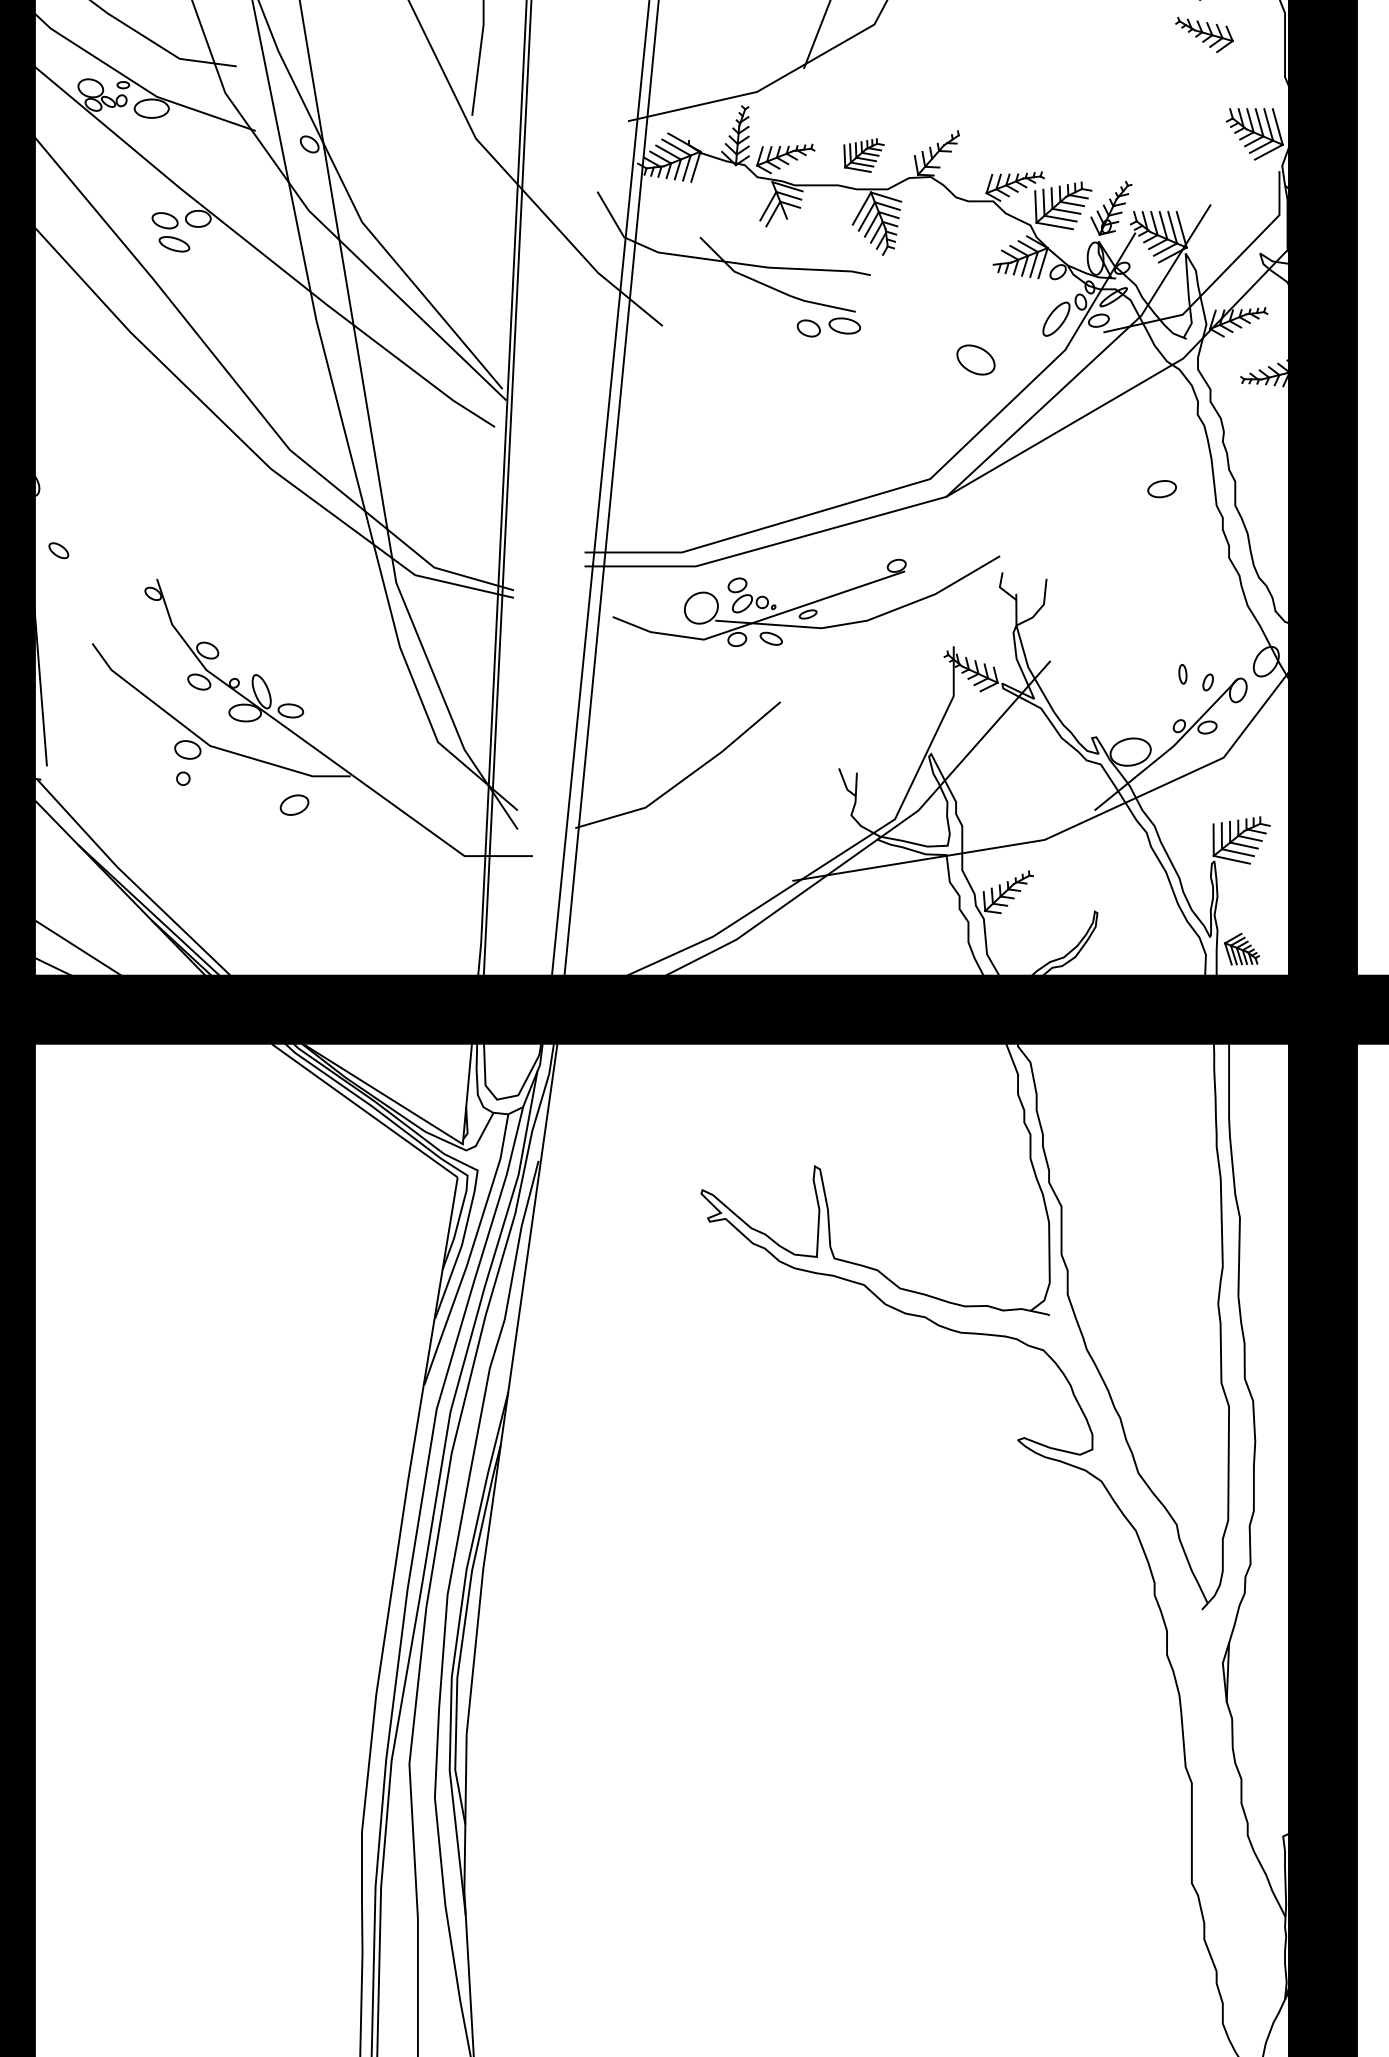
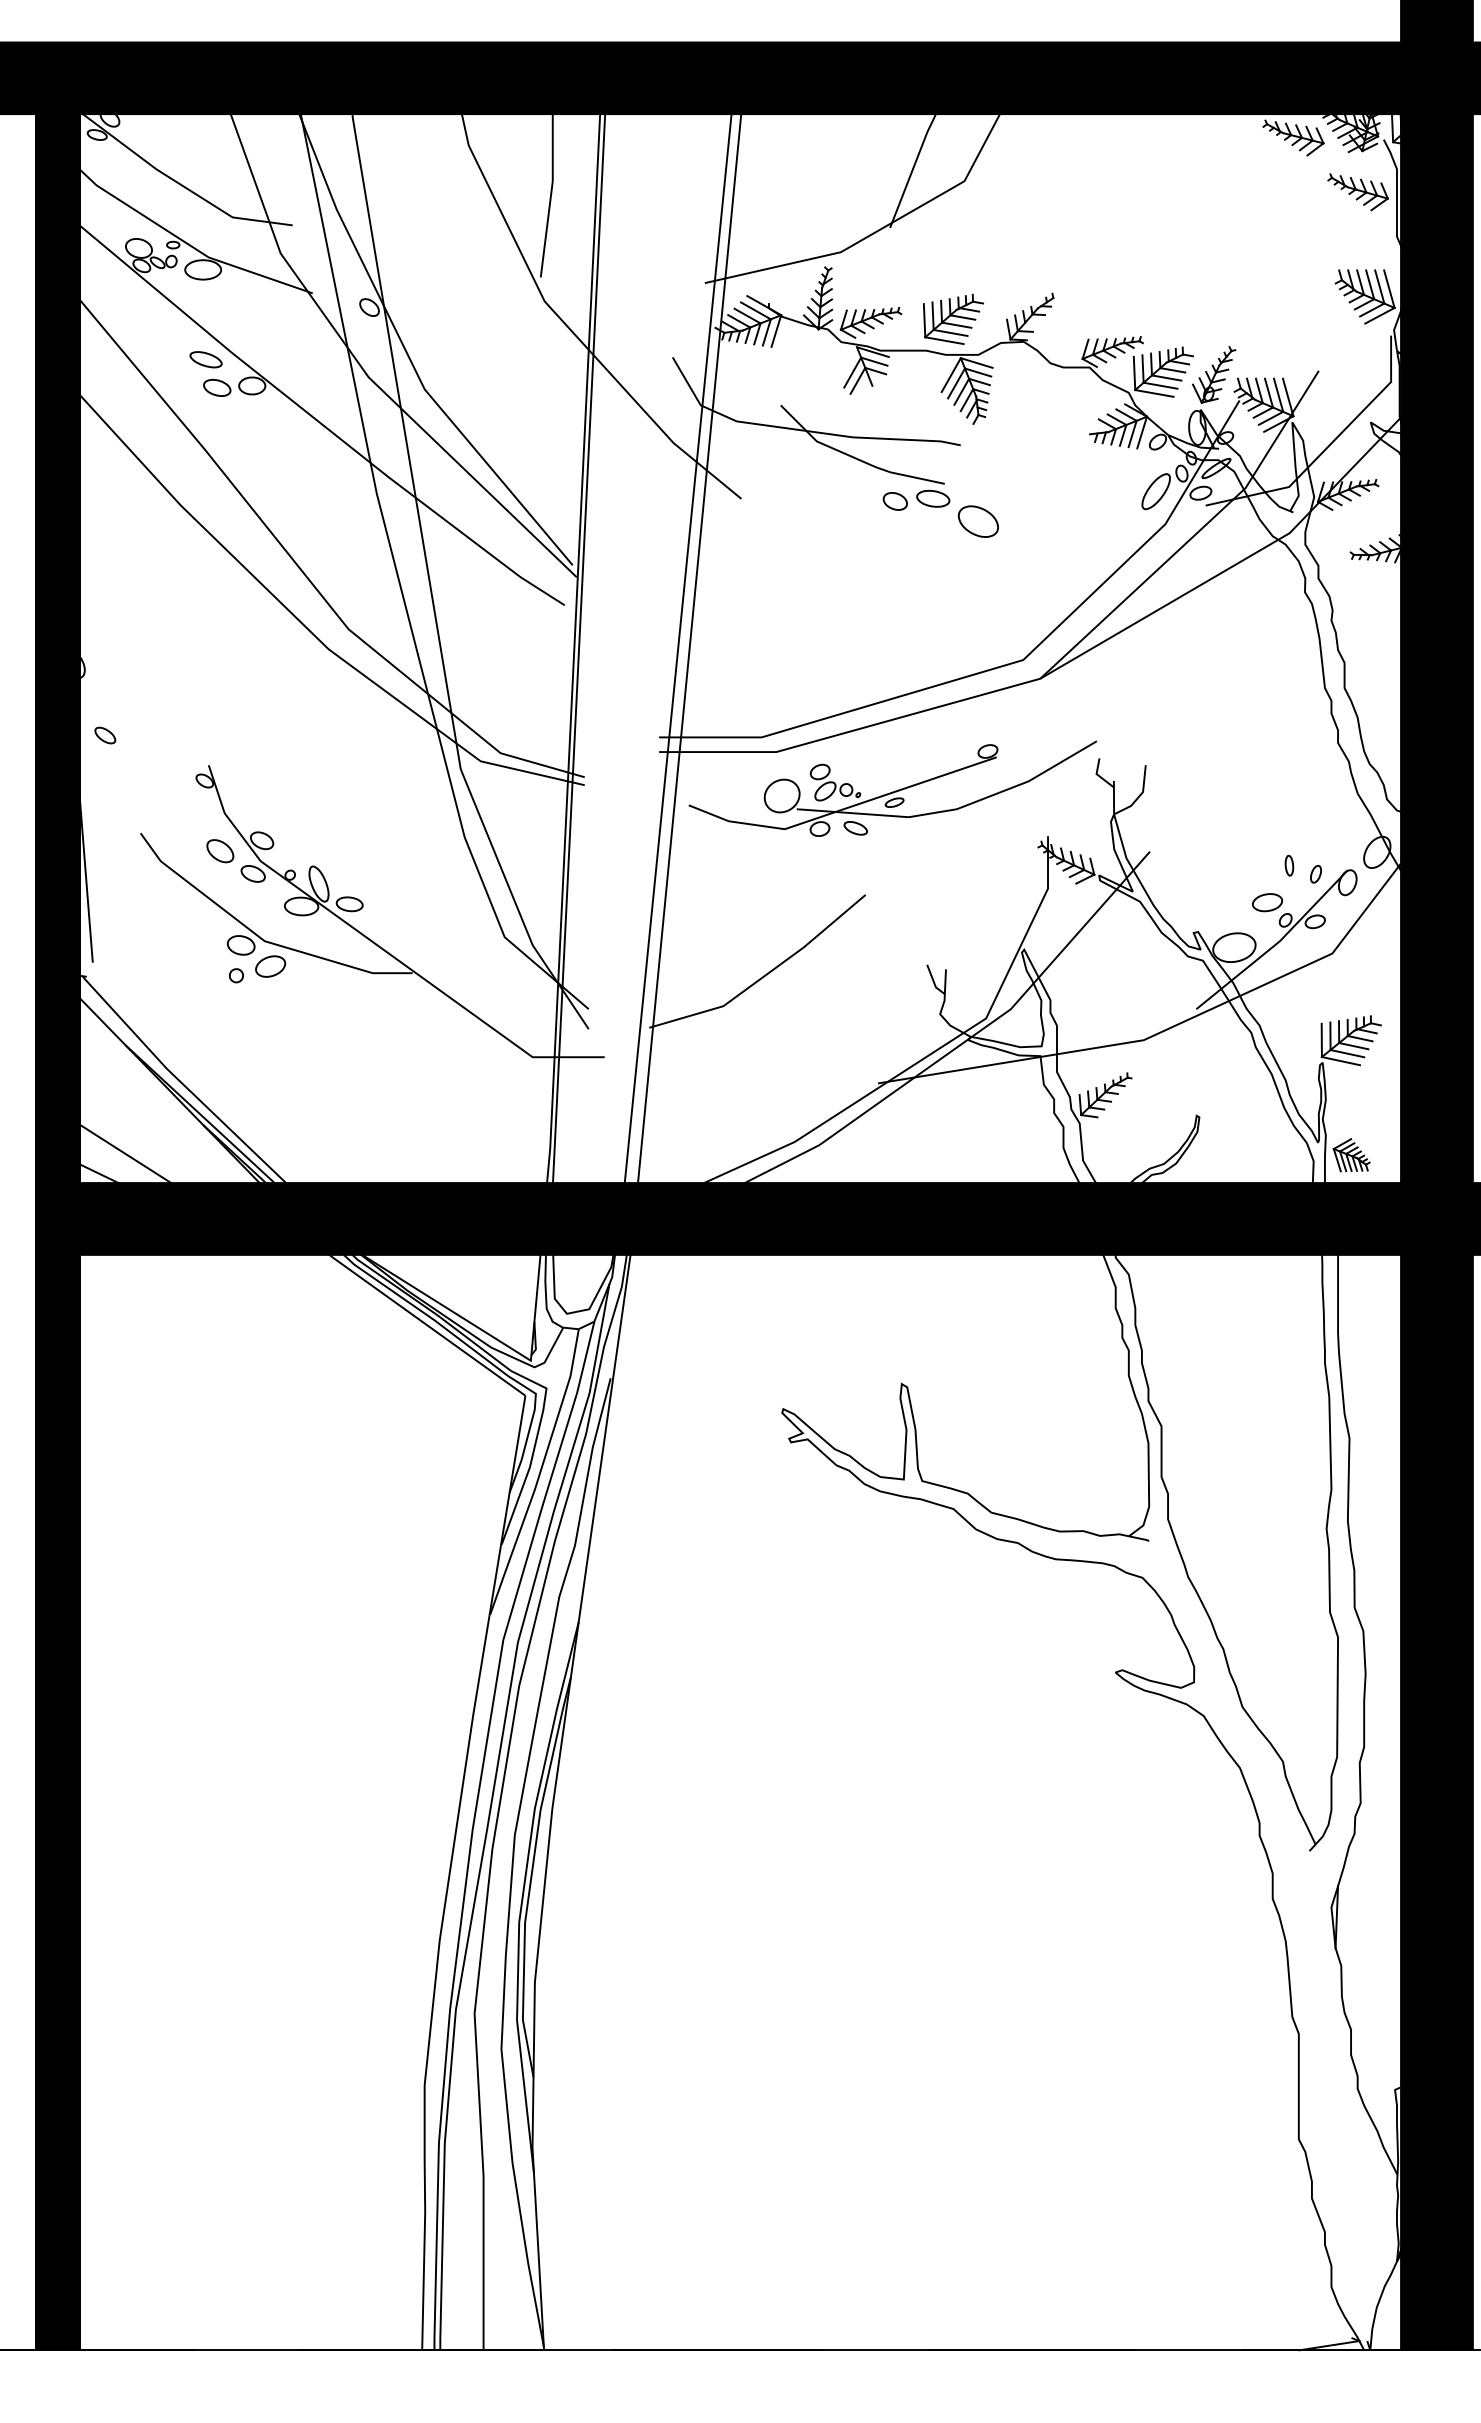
part: (1203, 35) -> (1357, 192), moved
part: (864, 154) -> (953, 318), size x1.43
part: (173, 244) -> (205, 359), moved
part: (975, 359) -> (977, 521), moved
part: (1162, 488) -> (1267, 902), moved
part: (168, 660) -> (220, 851), added
part: (294, 805) -> (270, 966), moved

